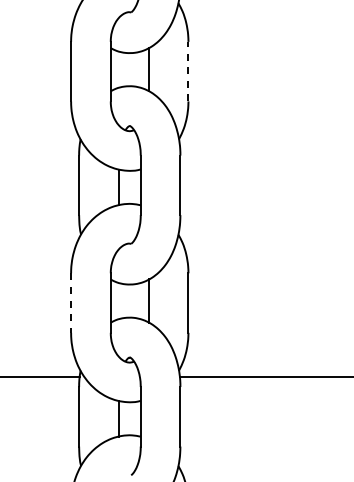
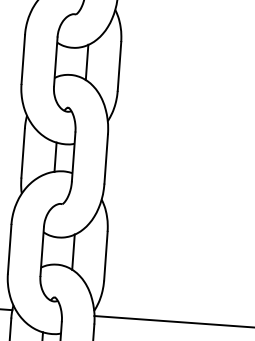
line: (188, 71) -> (119, 66), dashed -> solid
line: (71, 303) -> (9, 249), dashed -> solid

